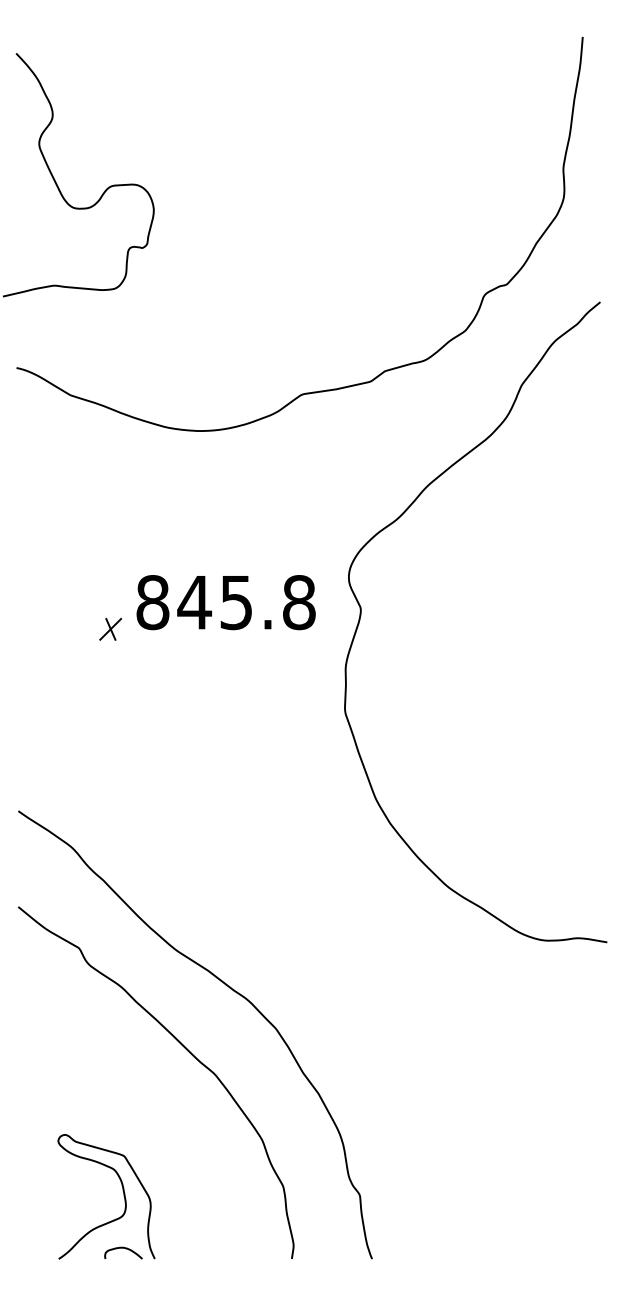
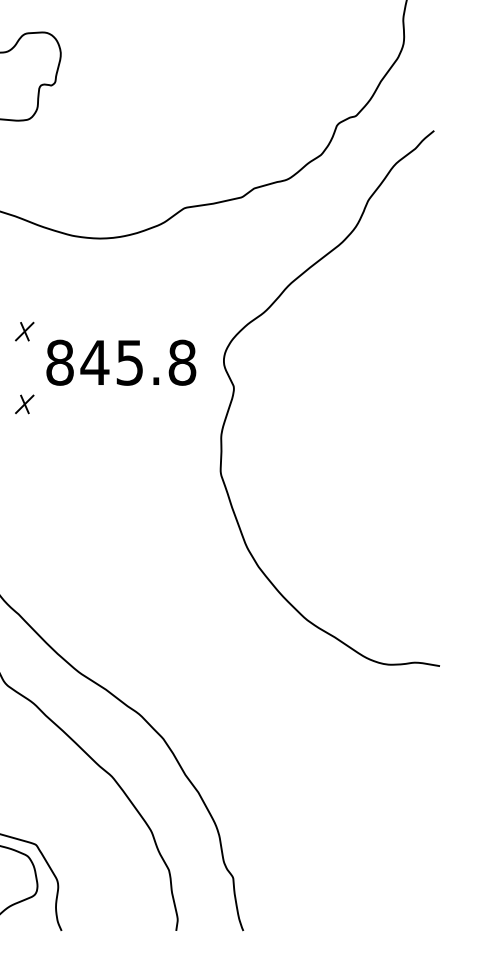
part: (110, 542) -> (24, 331), added
text: (225, 602) -> (120, 362), moved
curve: (125, 1249) -> (37, 922), removed

